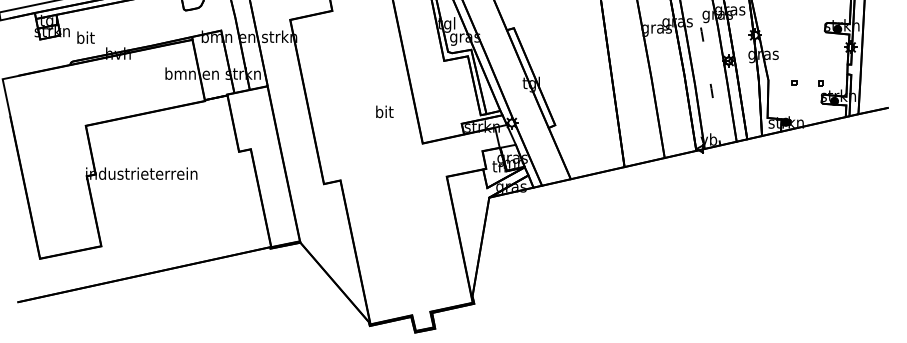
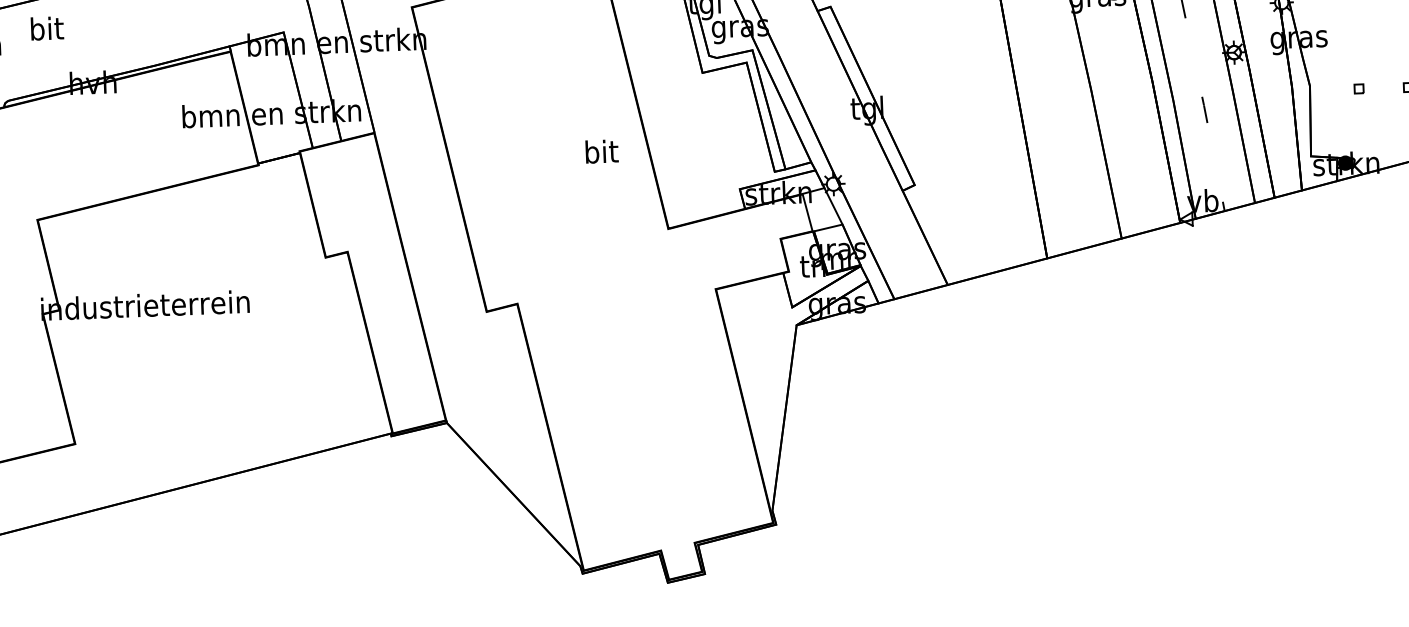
text: (85, 37) -> (46, 28), moved
text: (384, 111) -> (601, 150), moved

